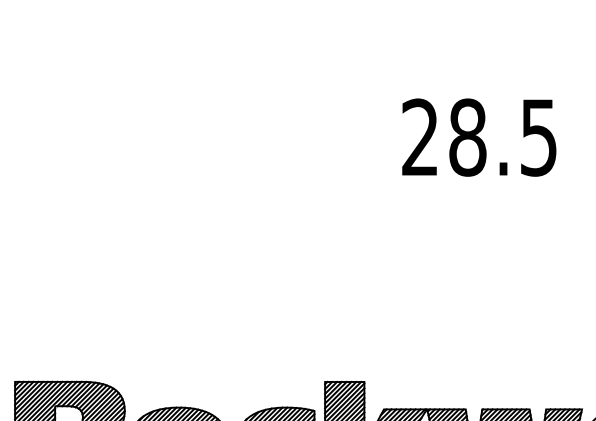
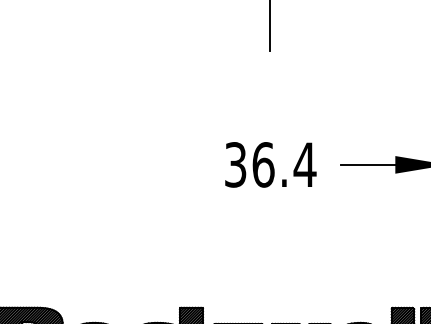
text: (479, 136) -> (270, 164), 28.5 -> 36.4

